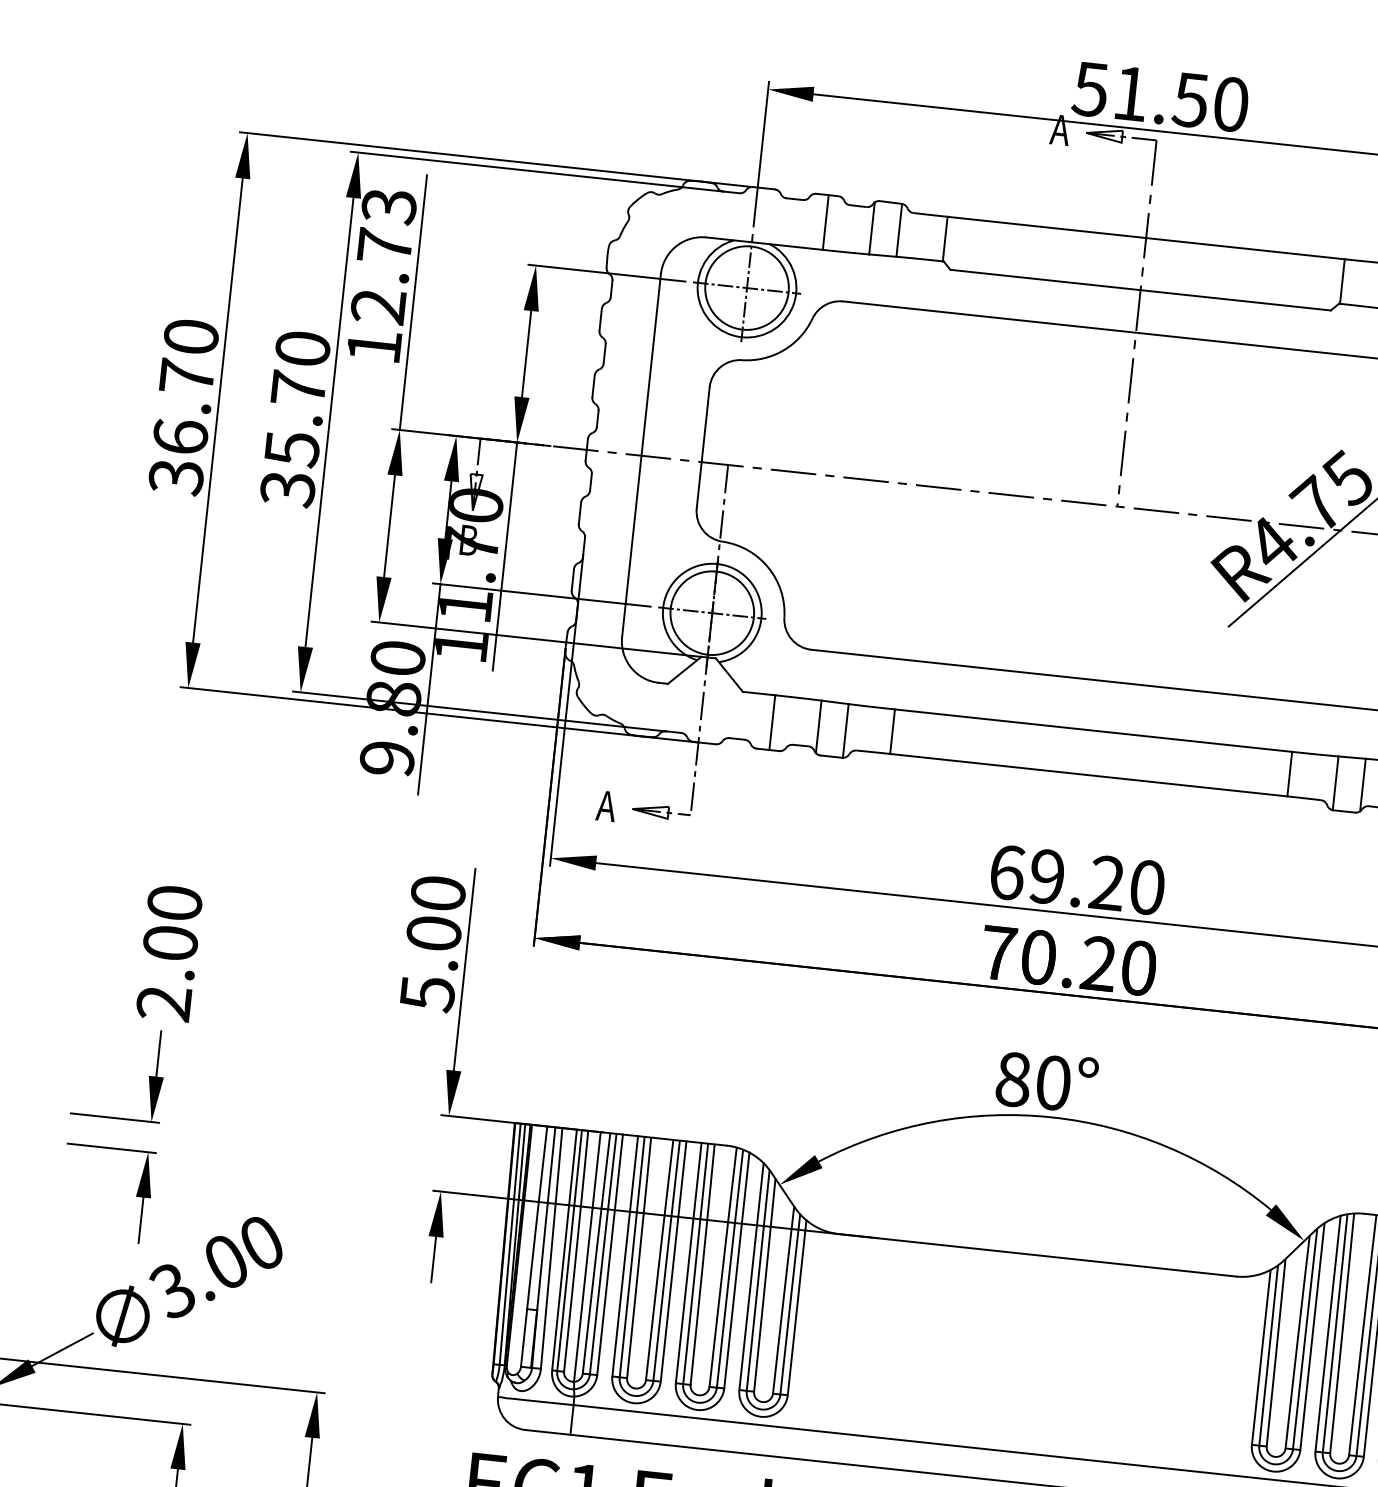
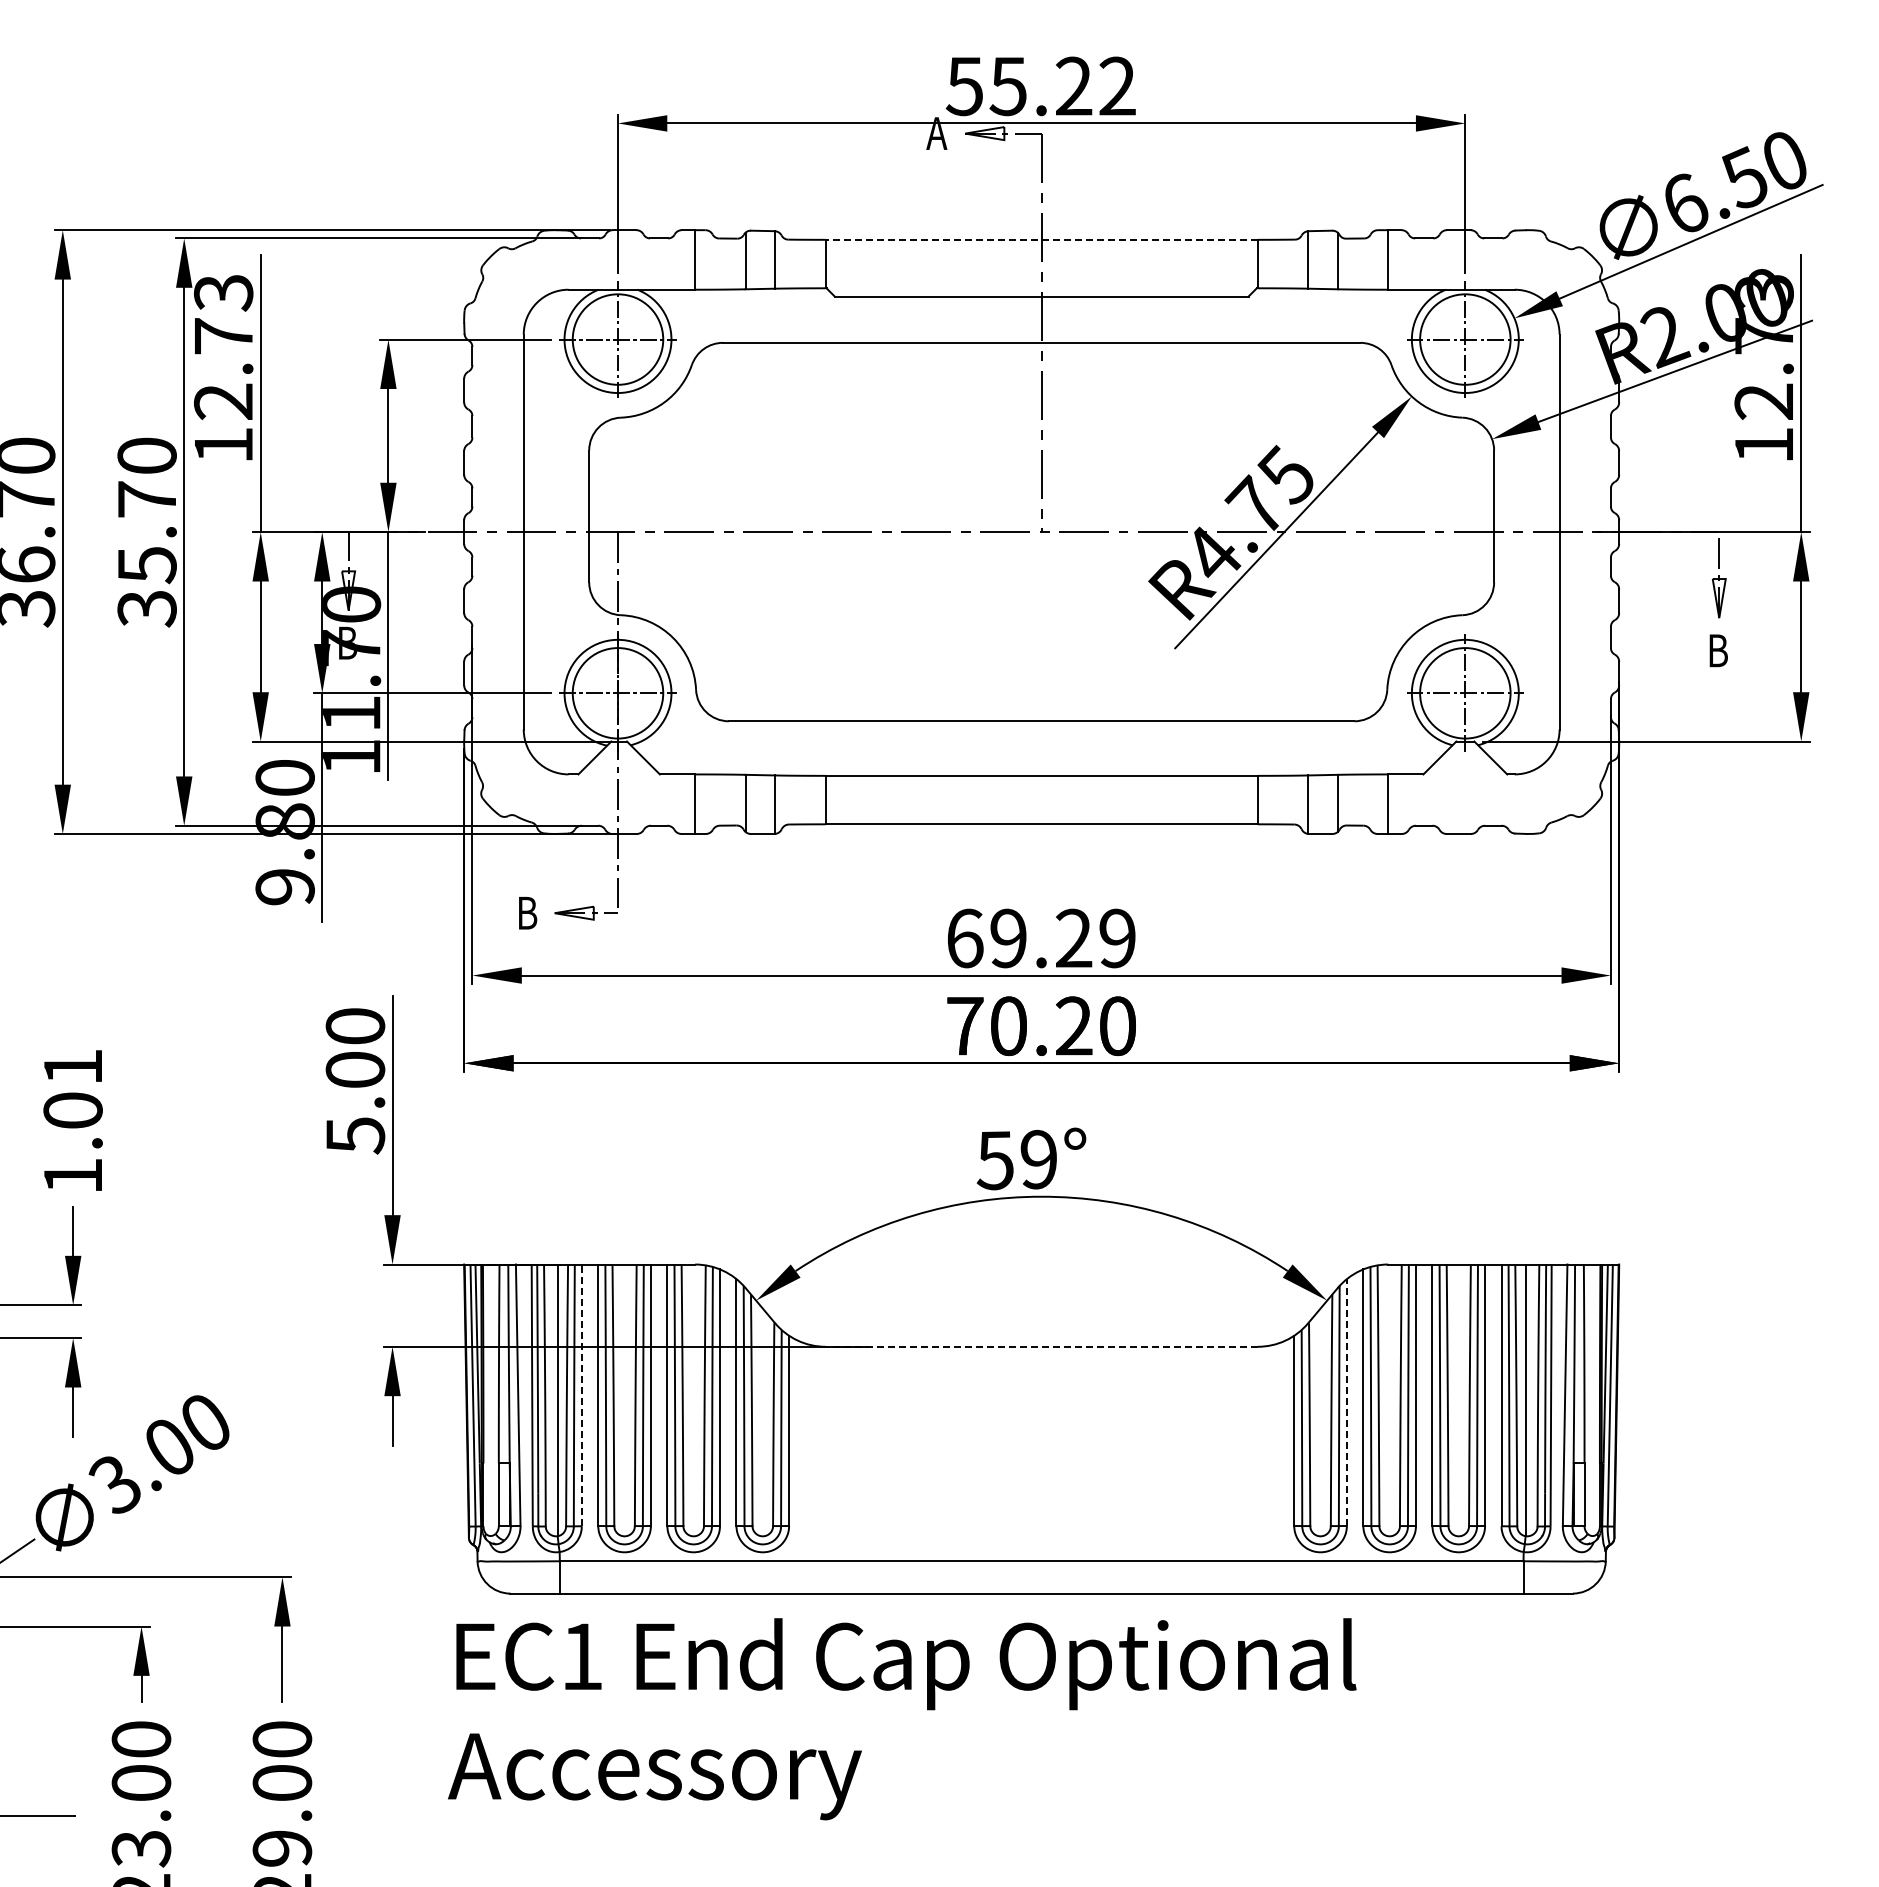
text: (1180, 99) -> (1062, 86), 51.50 -> 55.22
line: (1146, 237) -> (1041, 239), solid -> dashed
text: (606, 805) -> (526, 912), A -> B
text: (1147, 887) -> (1117, 938), 69.20 -> 69.29
text: (168, 953) -> (72, 1121), 2.00 -> 1.01
text: (1032, 1080) -> (1016, 1159), 80° -> 59°
line: (609, 1254) -> (581, 1395), solid -> dashed
line: (1037, 1255) -> (1041, 1346), solid -> dashed
line: (1312, 1336) -> (1346, 1402), solid -> dashed

